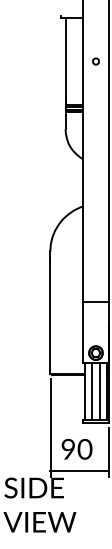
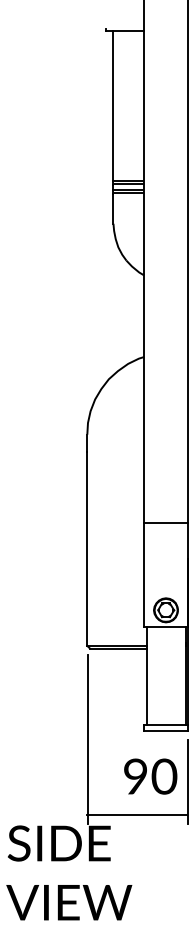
part: (95, 61) -> (165, 106), removed
line: (92, 390) -> (160, 674), removed
line: (99, 390) -> (172, 674), removed
text: (76, 448) -> (149, 775), moved

